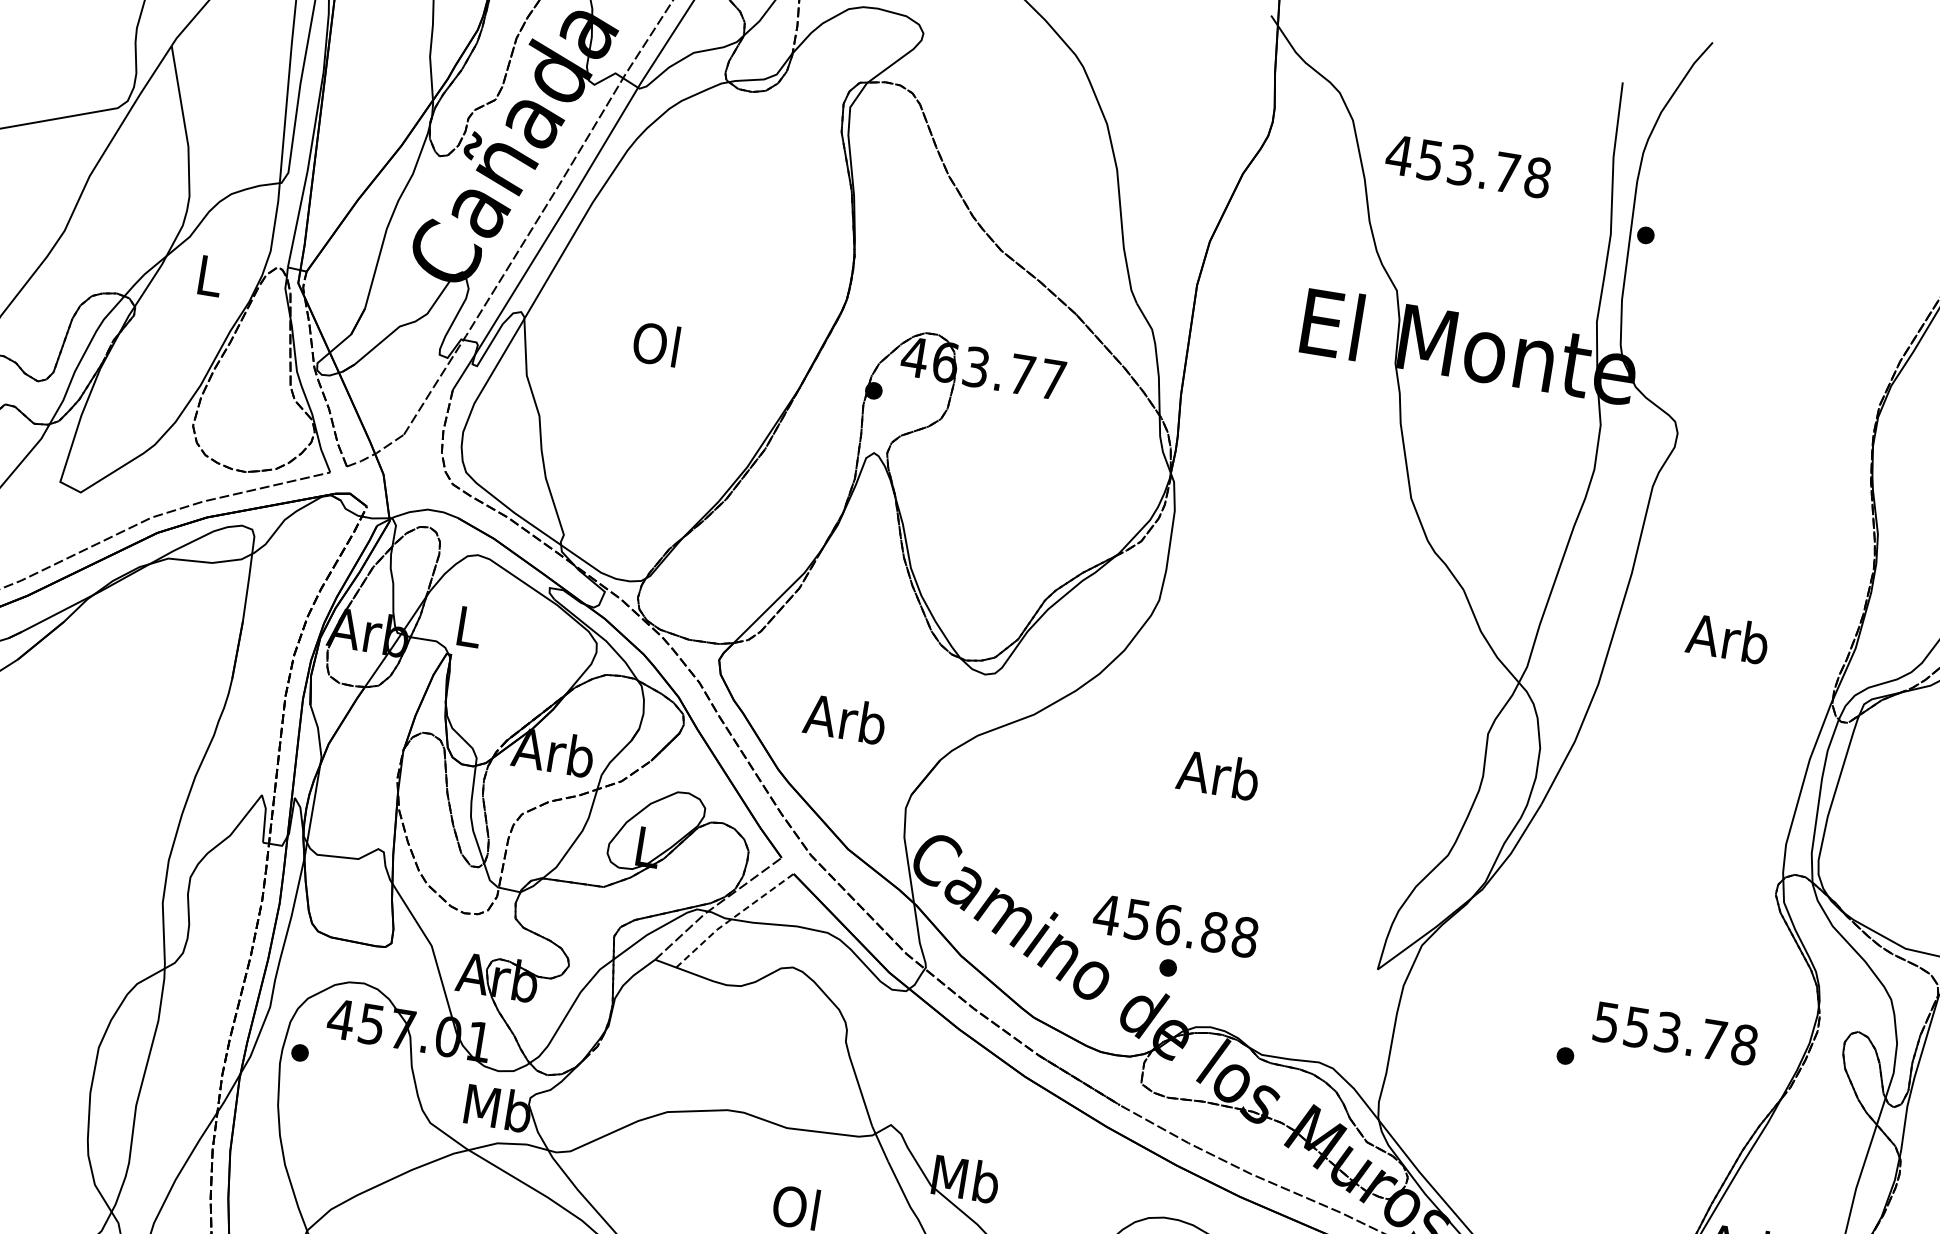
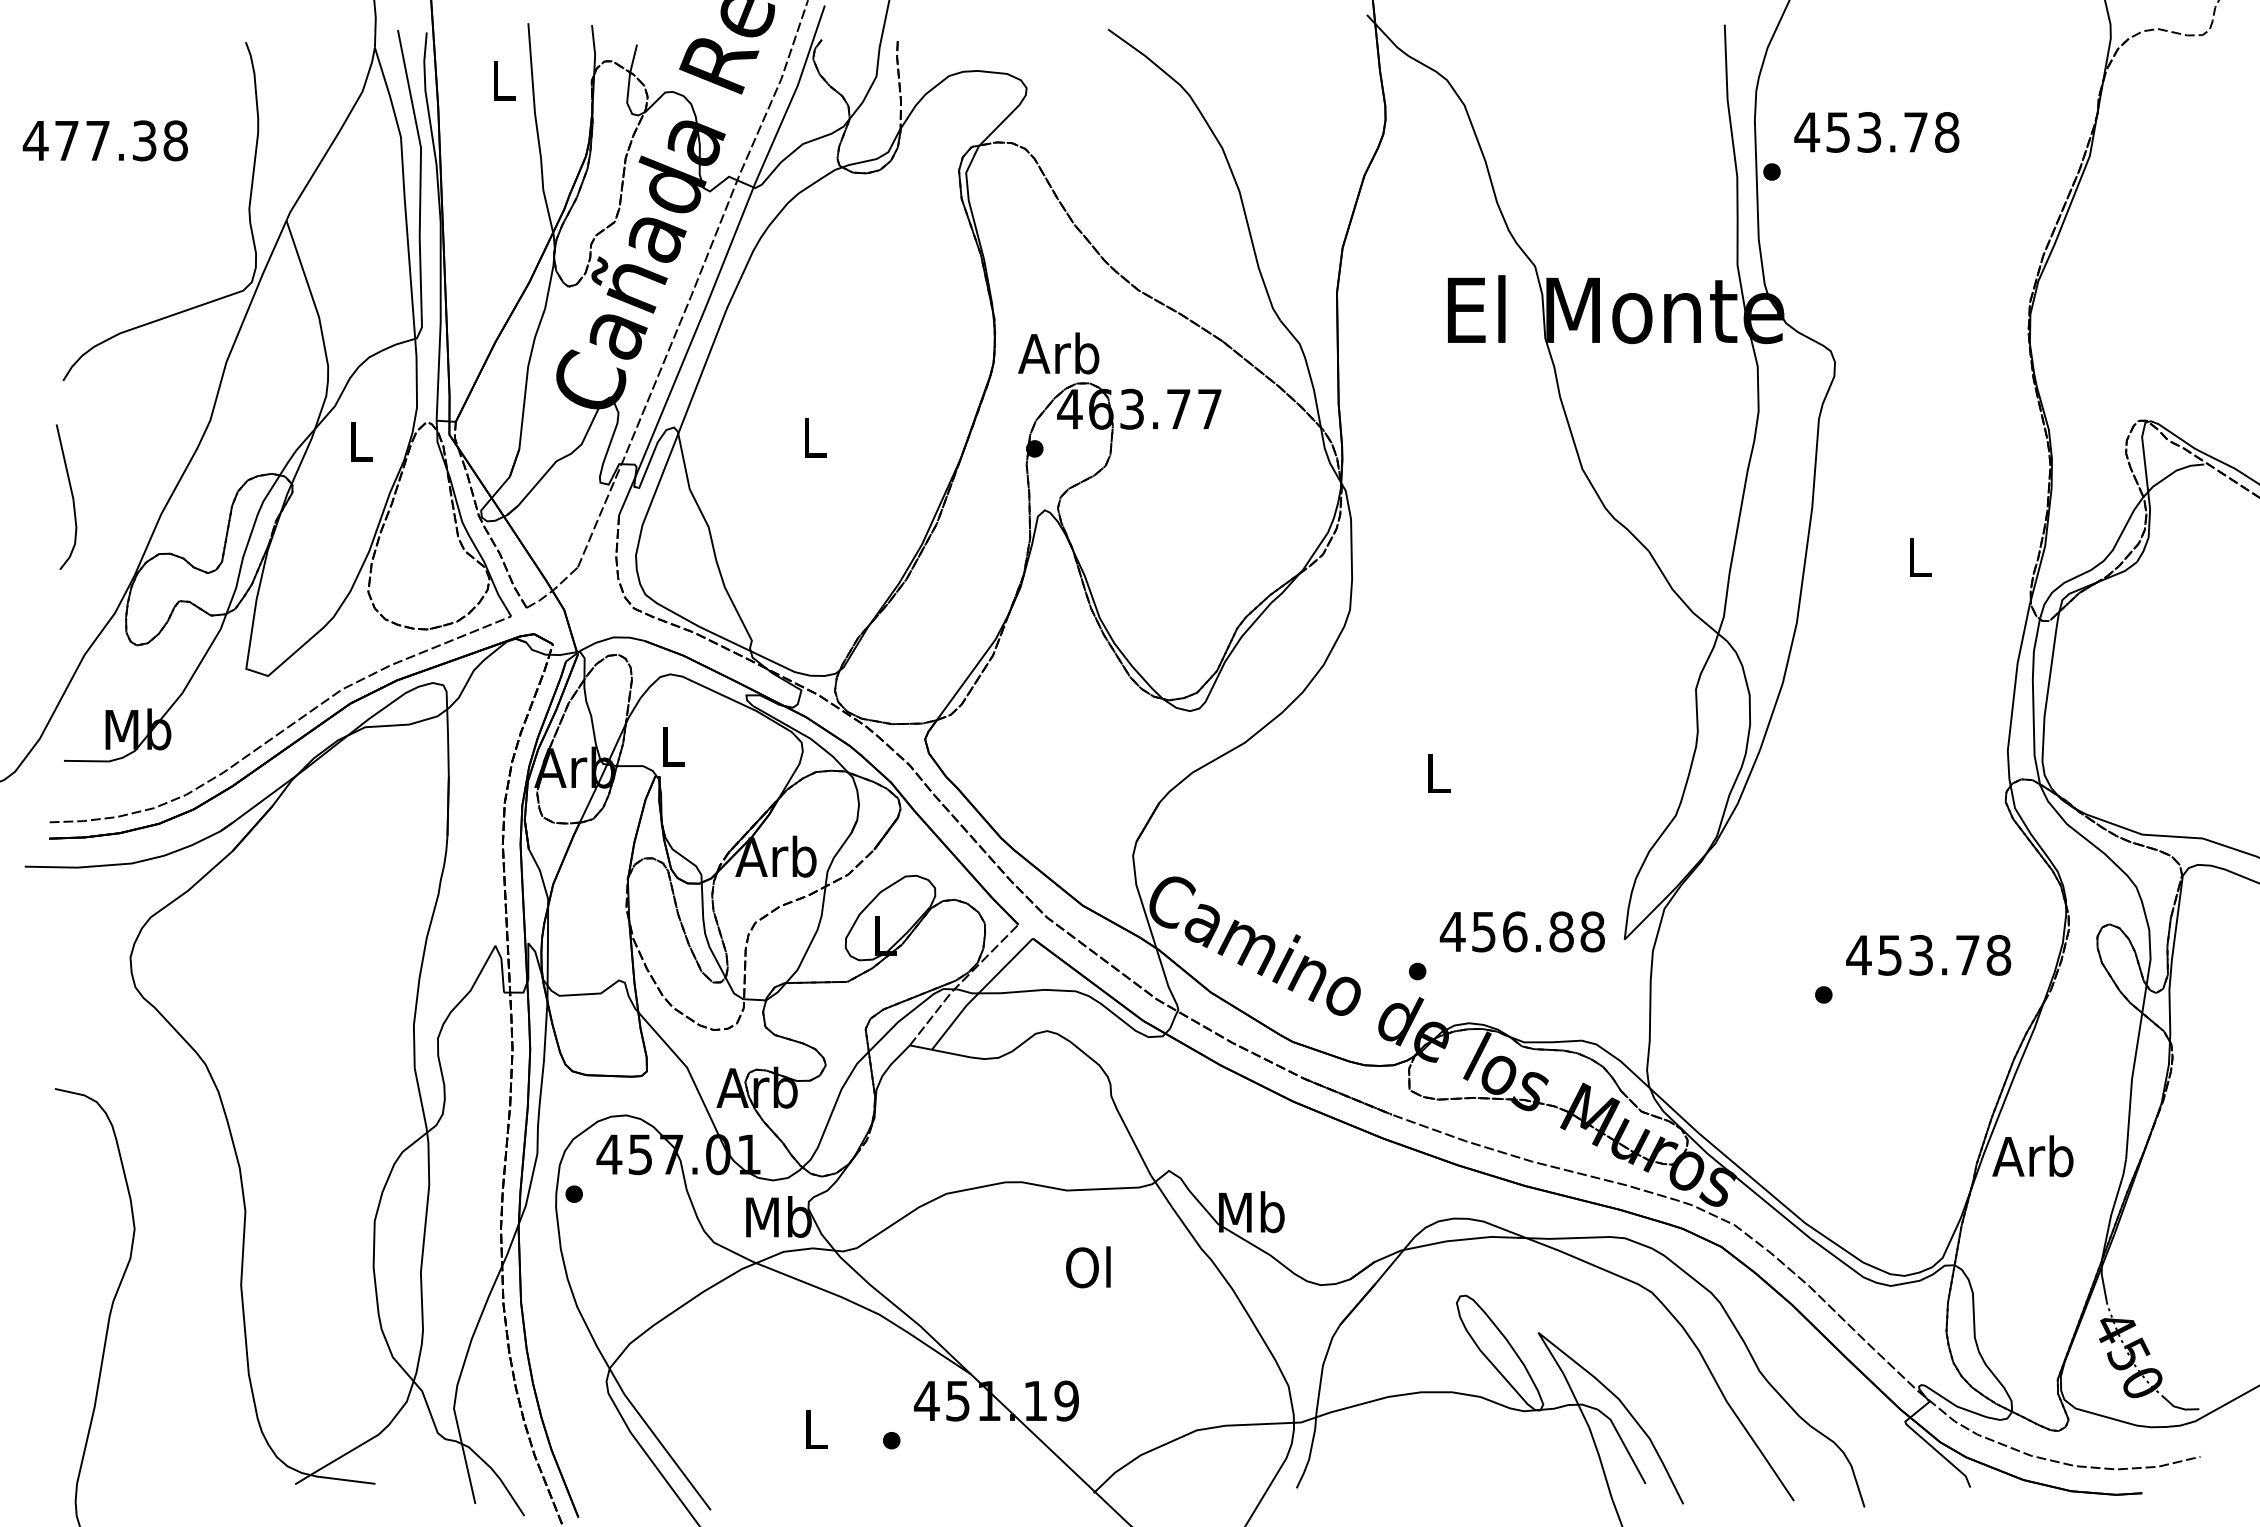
text: (1468, 166) -> (1876, 132), moved
text: (656, 344) -> (812, 437), Ol -> L
text: (1727, 638) -> (1916, 556), Arb -> L
text: (844, 719) -> (1058, 353), moved
text: (1217, 774) -> (1435, 772), Arb -> L
line: (732, 918) -> (979, 992), dashed -> solid
text: (1174, 925) -> (1521, 931), moved
text: (1605, 1022) -> (1858, 955), 553.78 -> 453.78

